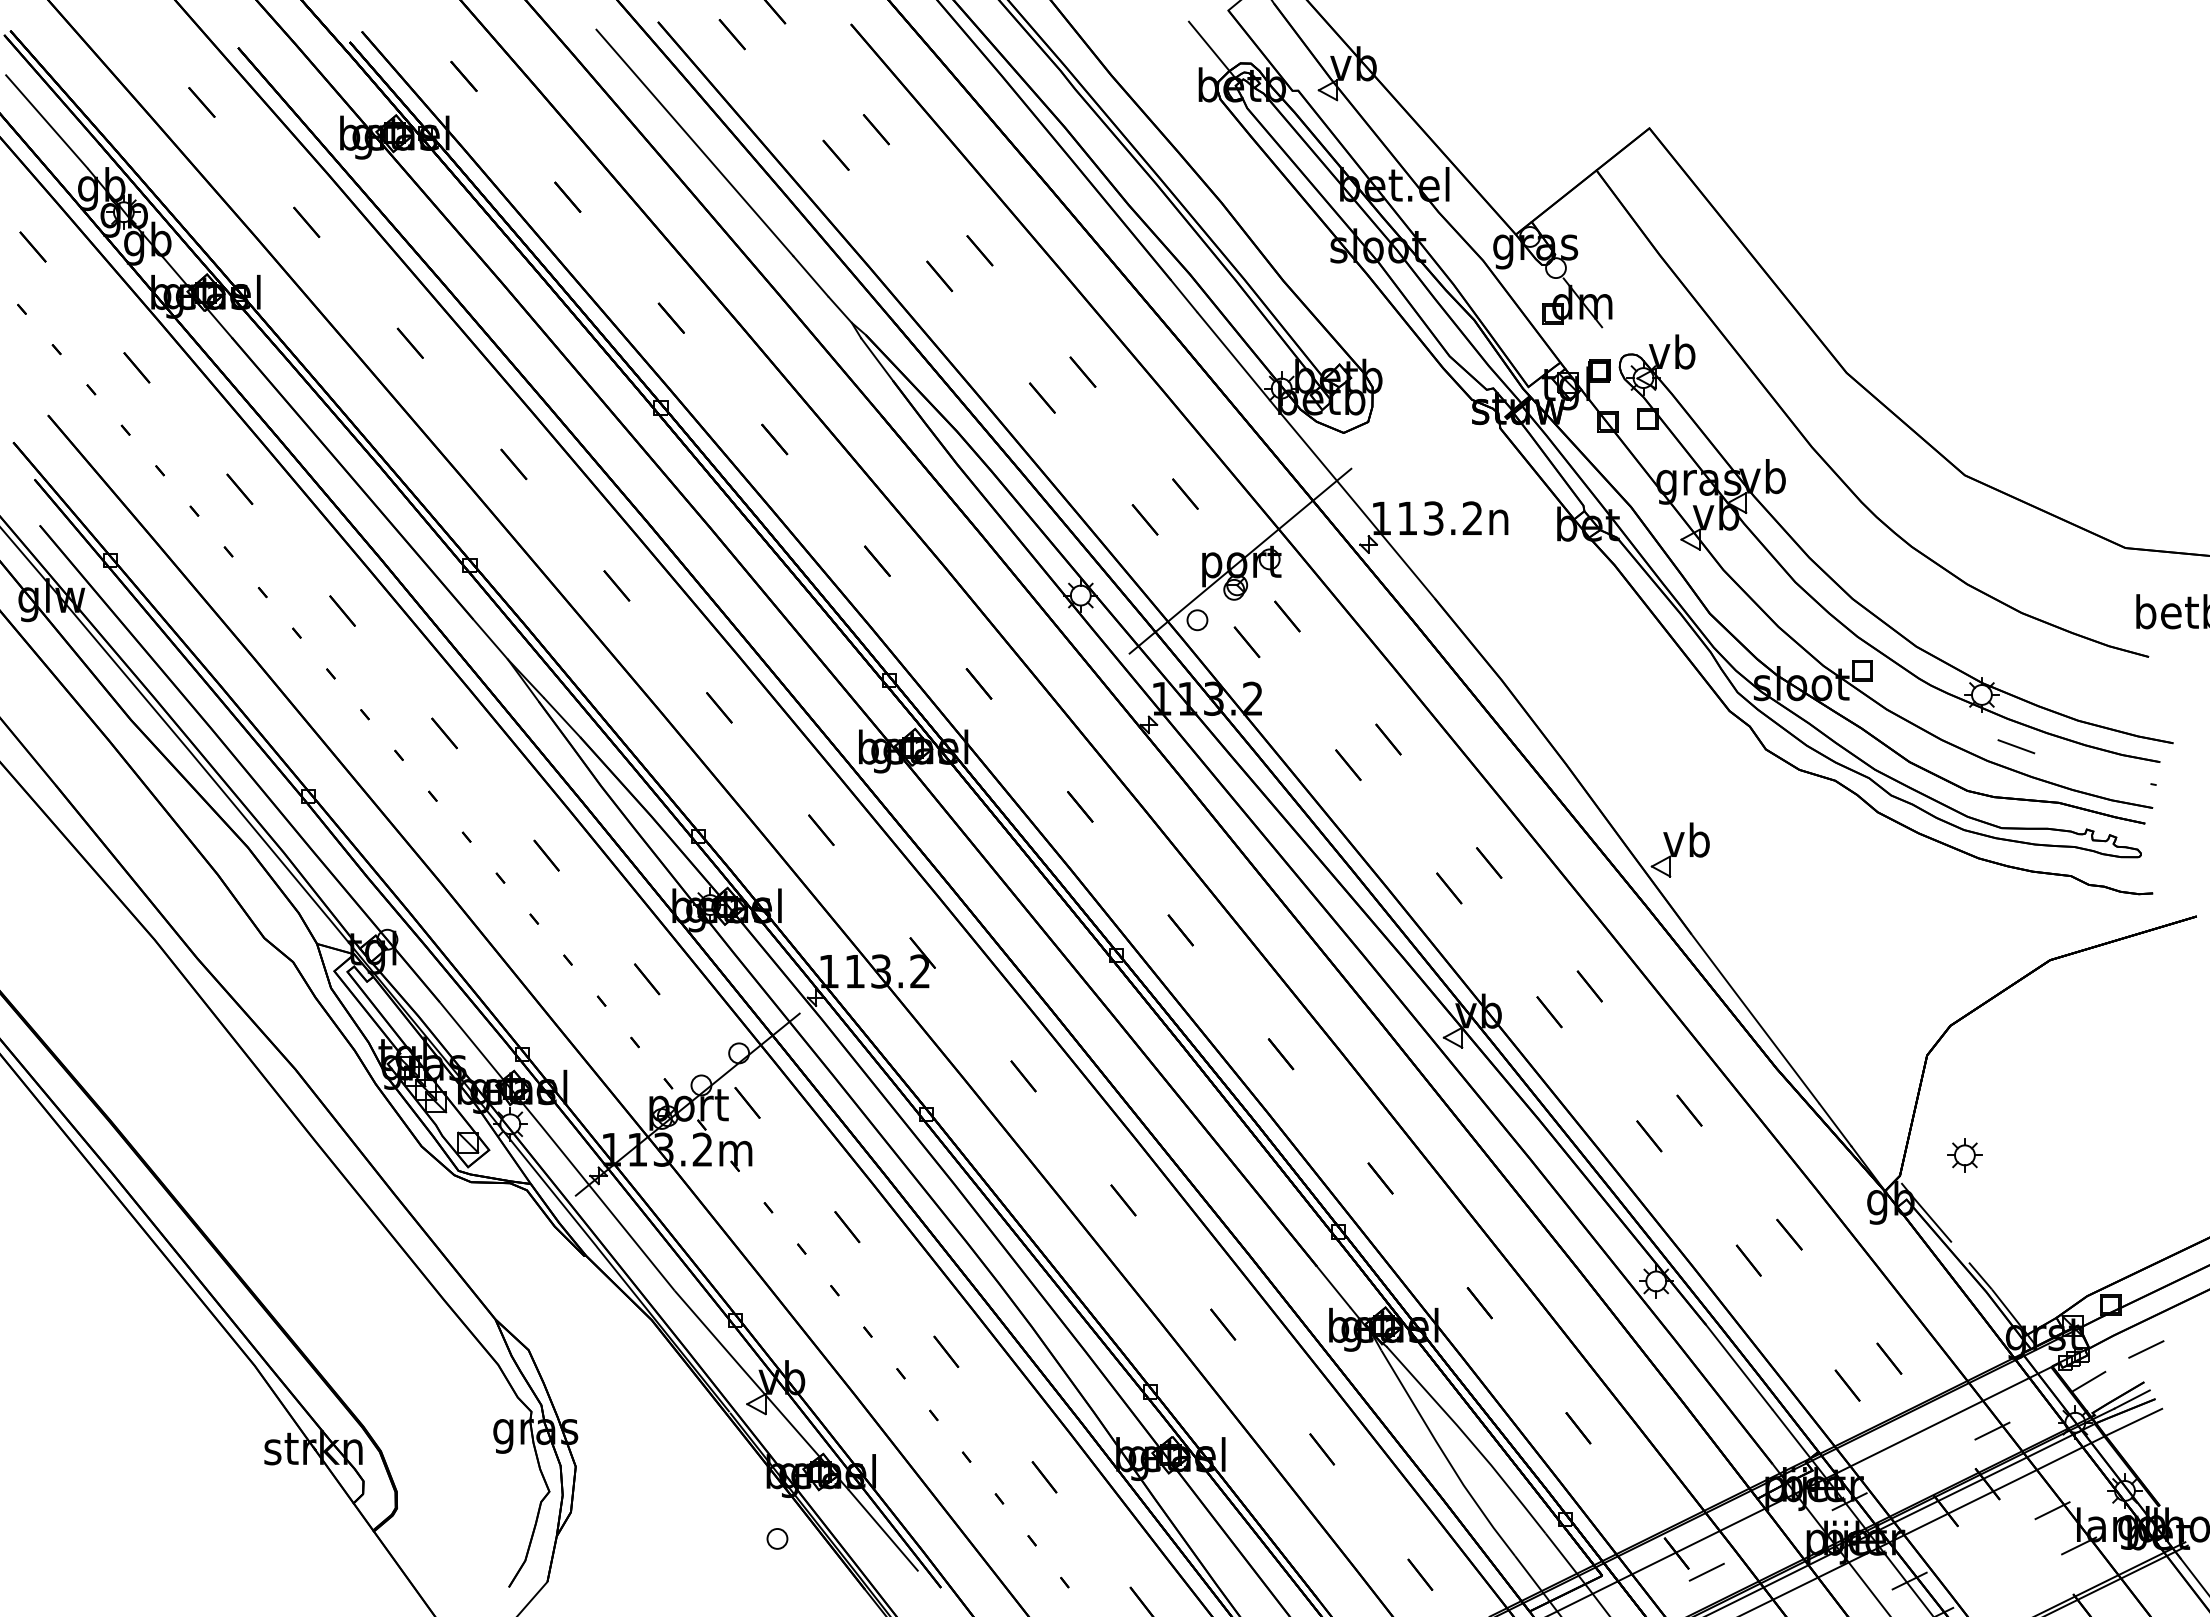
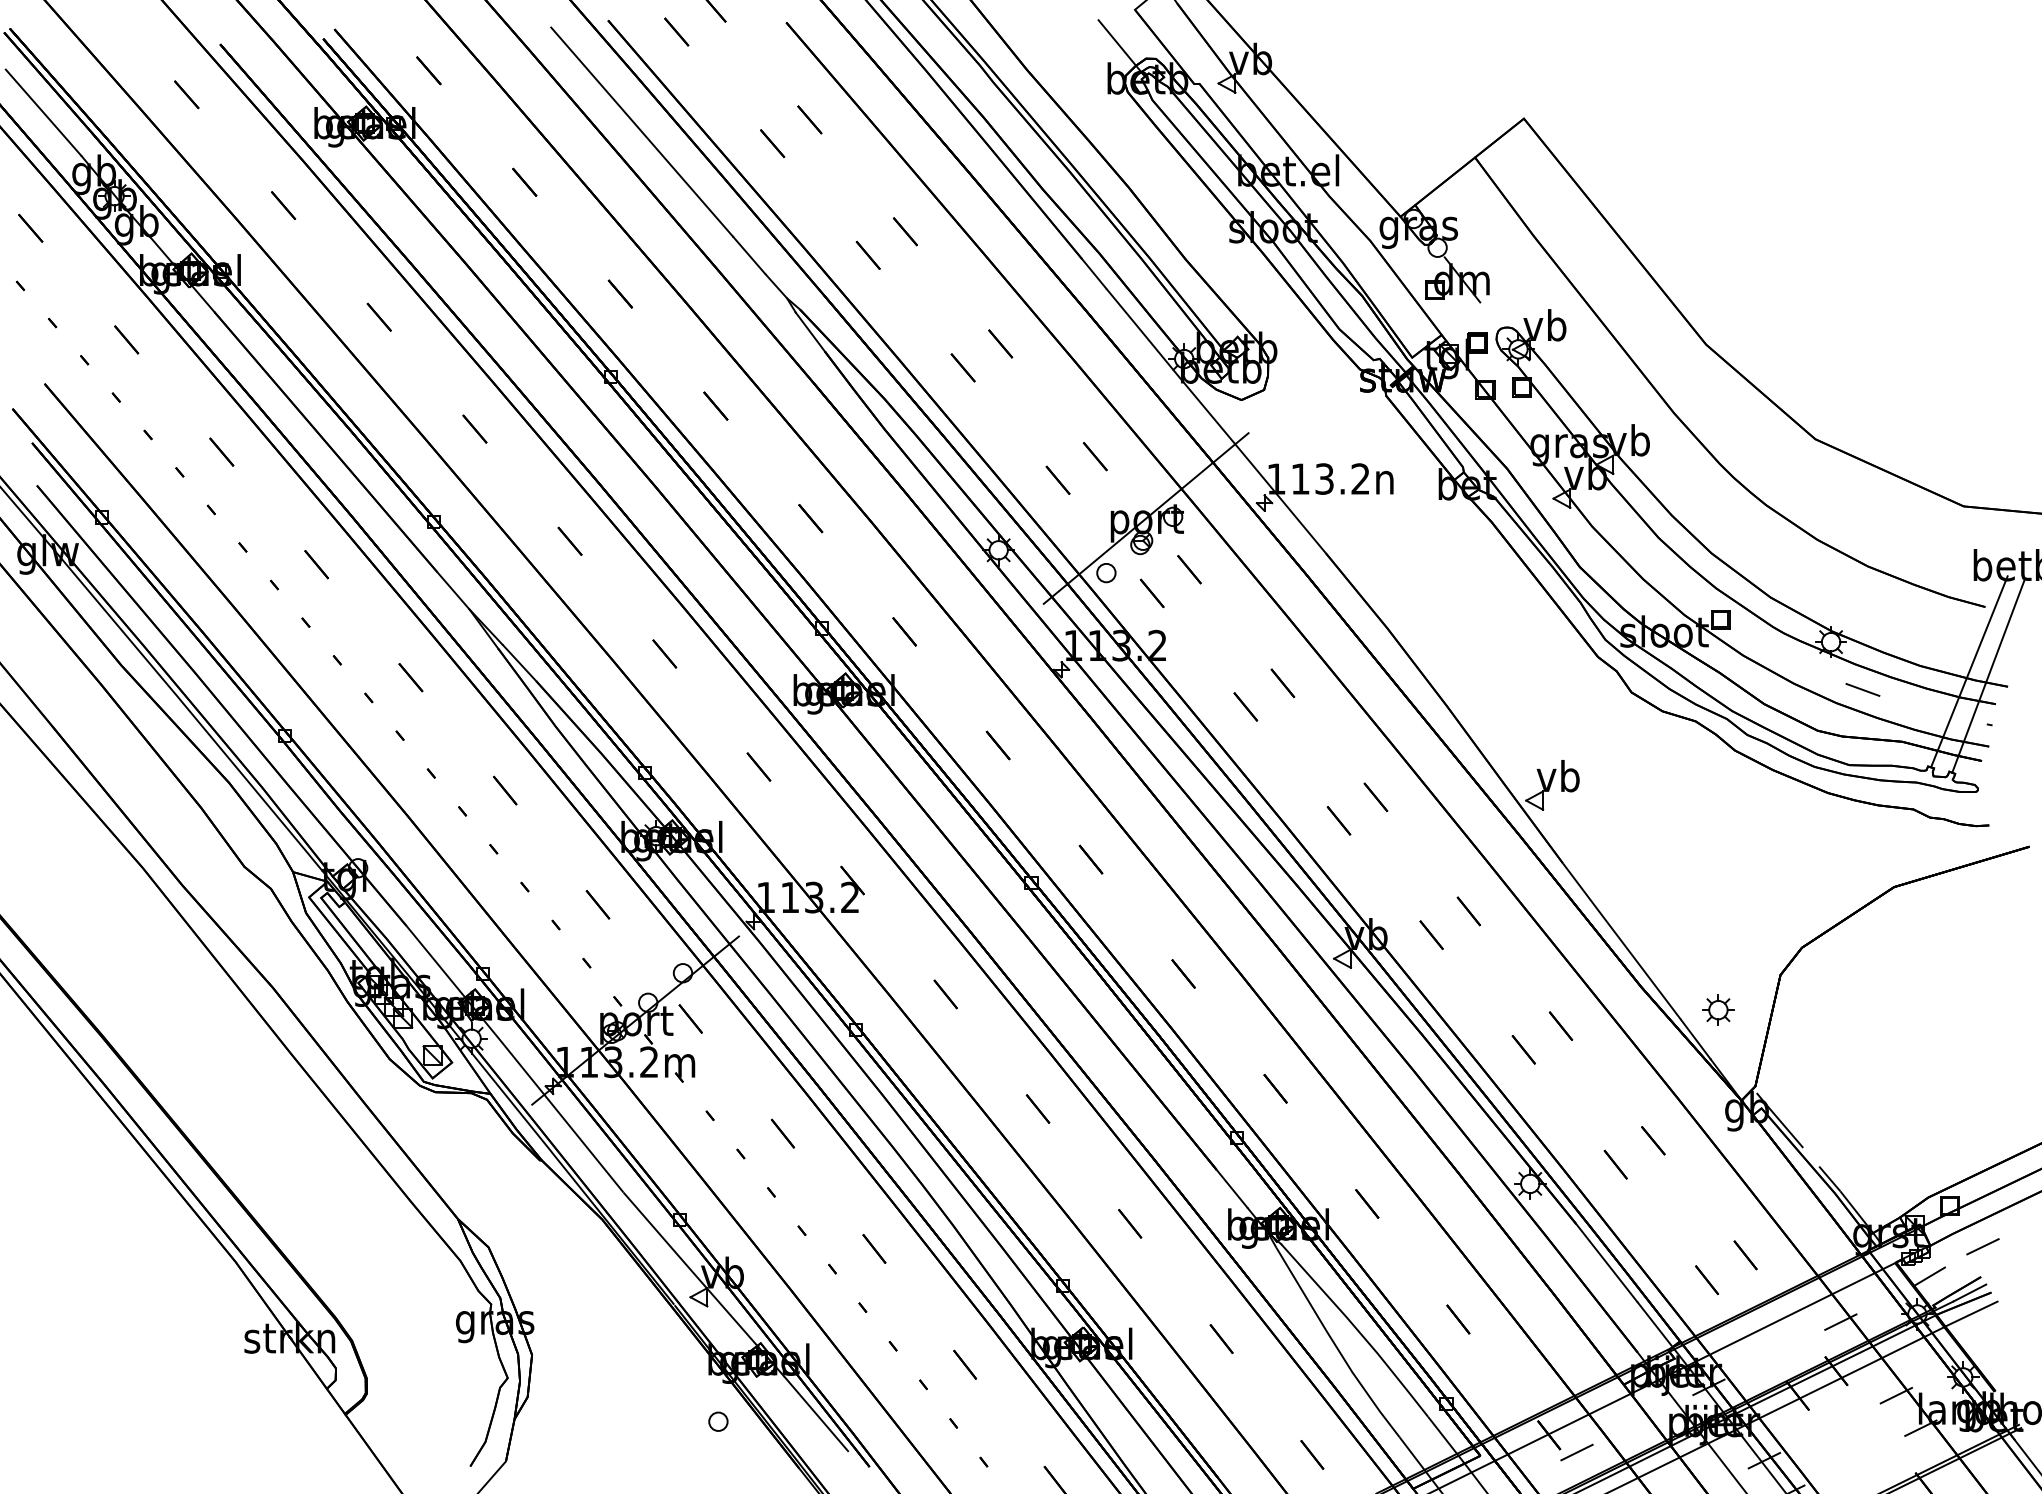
line: (2131, 726) -> (1969, 671), added
line: (2152, 731) -> (1988, 675), added
part: (1964, 1155) -> (1718, 1010), moved

